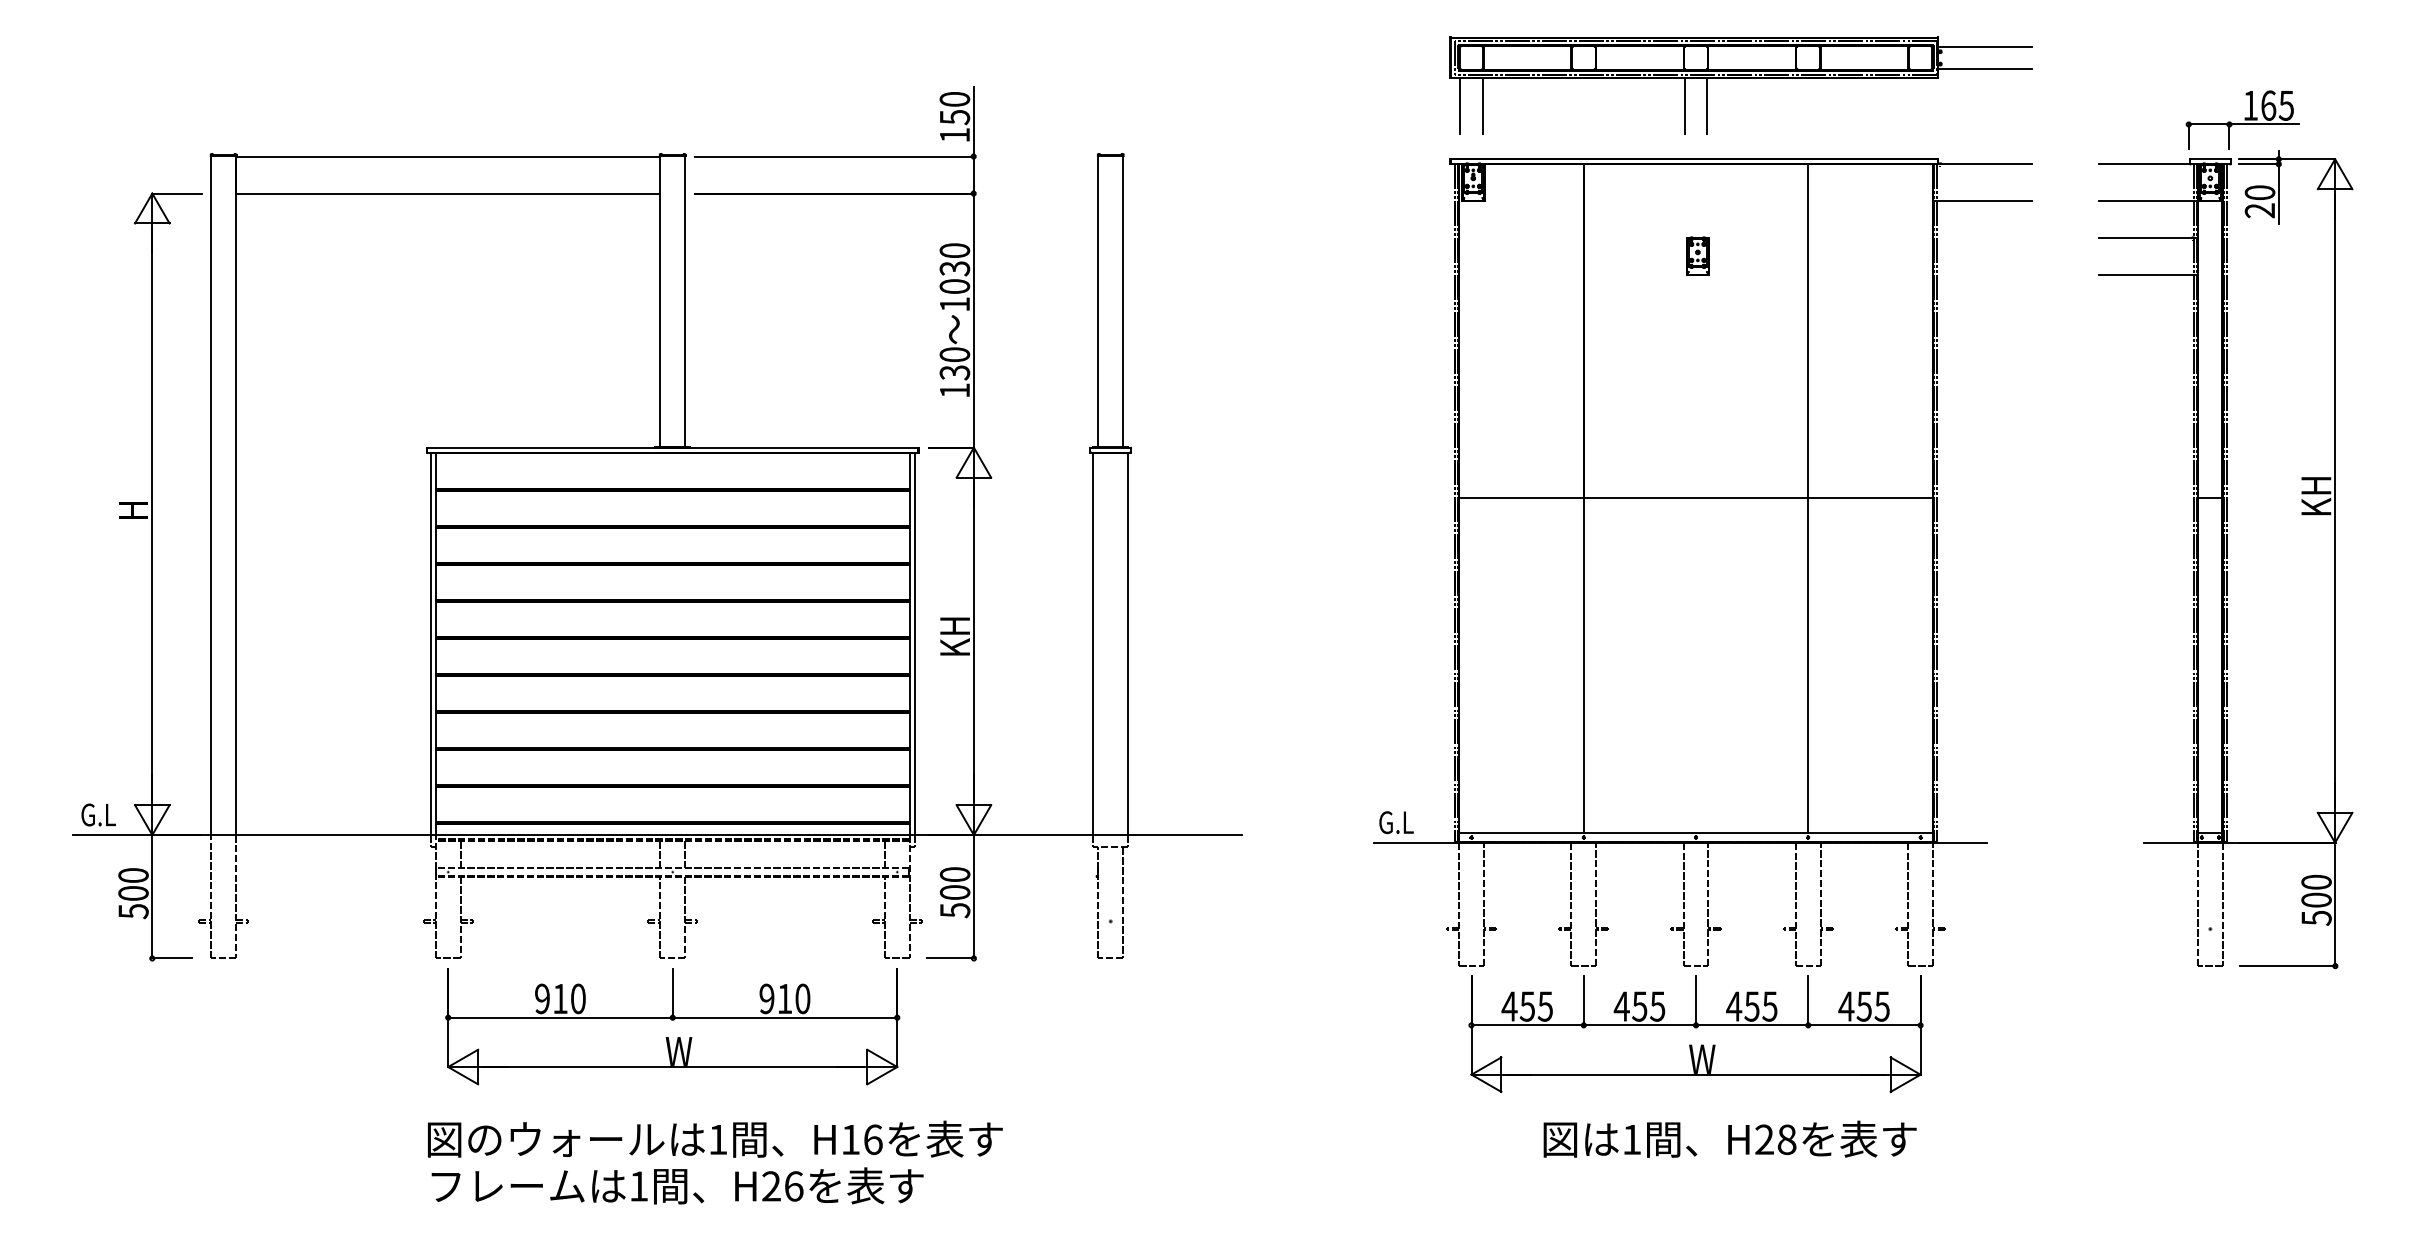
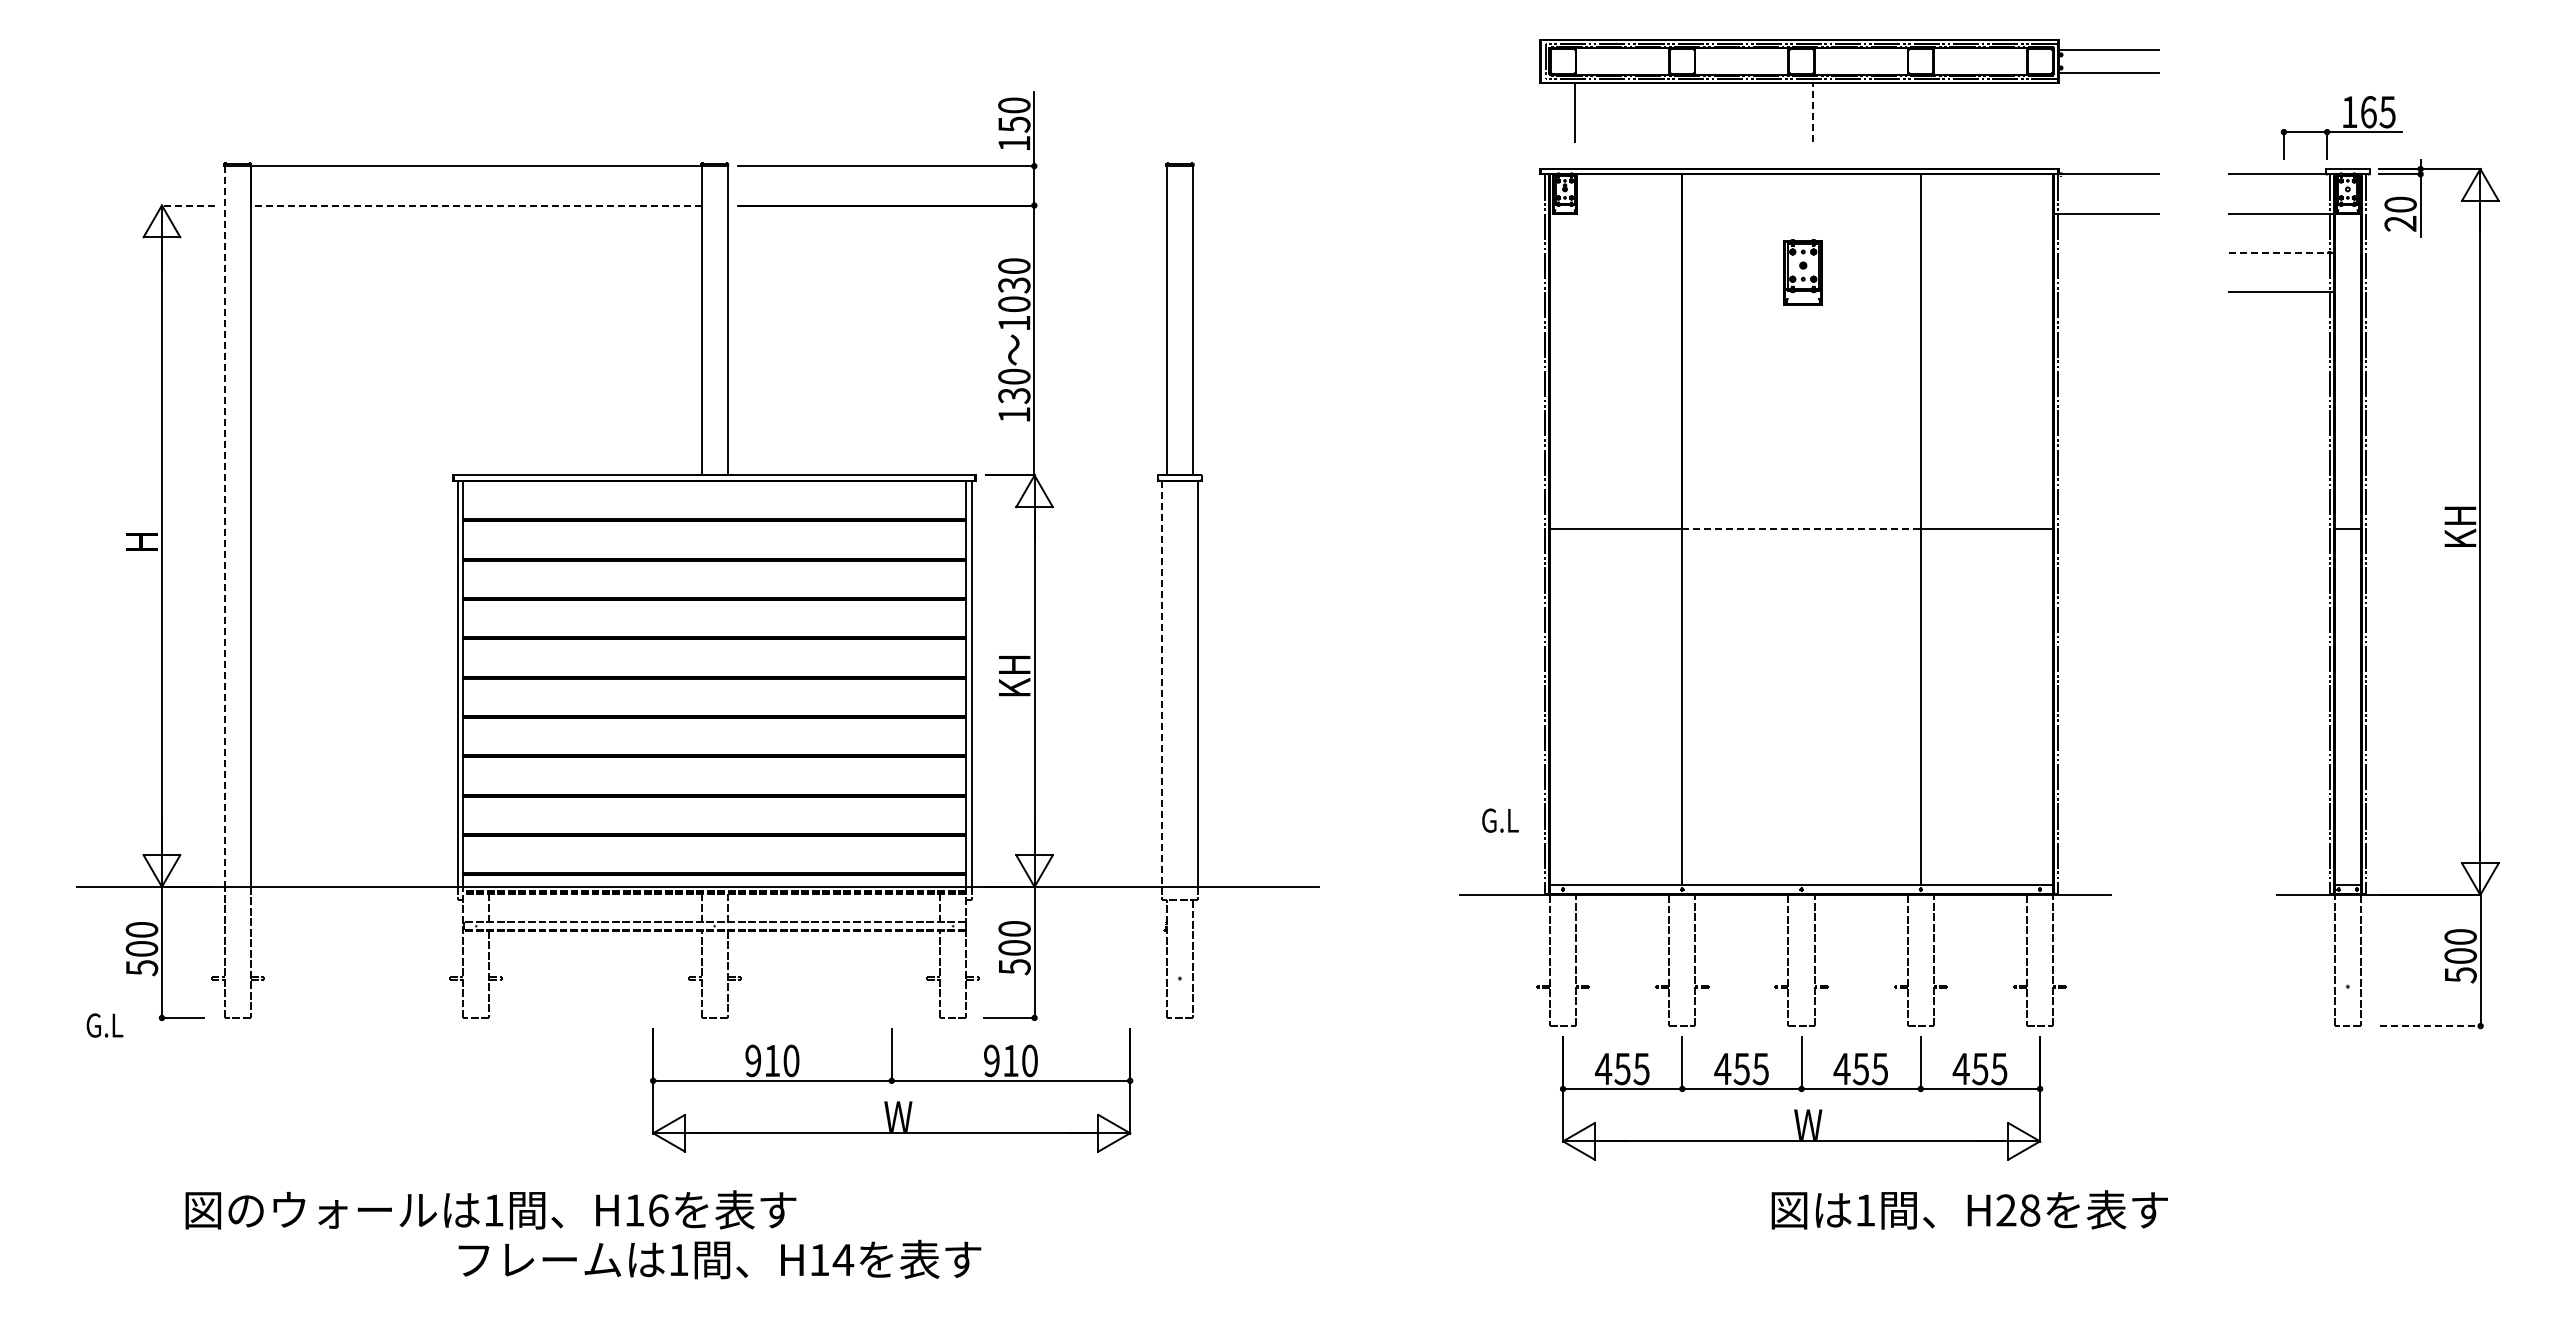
line: (1460, 105) -> (1551, 112), removed
line: (1684, 105) -> (1789, 112), removed
line: (1707, 105) -> (1813, 112), solid -> dashed
part: (2242, 120) -> (2341, 127), moved
line: (177, 193) -> (188, 205), solid -> dashed
line: (447, 193) -> (475, 205), solid -> dashed
line: (2148, 237) -> (2282, 252), solid -> dashed
part: (1697, 255) -> (1803, 271), size x1.6
line: (211, 495) -> (224, 526), solid -> dashed
line: (1696, 498) -> (1802, 529), solid -> dashed
line: (1093, 644) -> (1161, 684), solid -> dashed
text: (98, 814) -> (104, 1025), moved
text: (1396, 822) -> (1500, 820), moved
line: (2288, 966) -> (2430, 1026), solid -> dashed
part: (672, 1026) -> (891, 1090), moved
text: (714, 1138) -> (490, 1209), moved
text: (1729, 1138) -> (1969, 1209), moved
text: (782, 1185) -> (831, 1259), H26 -> H14

